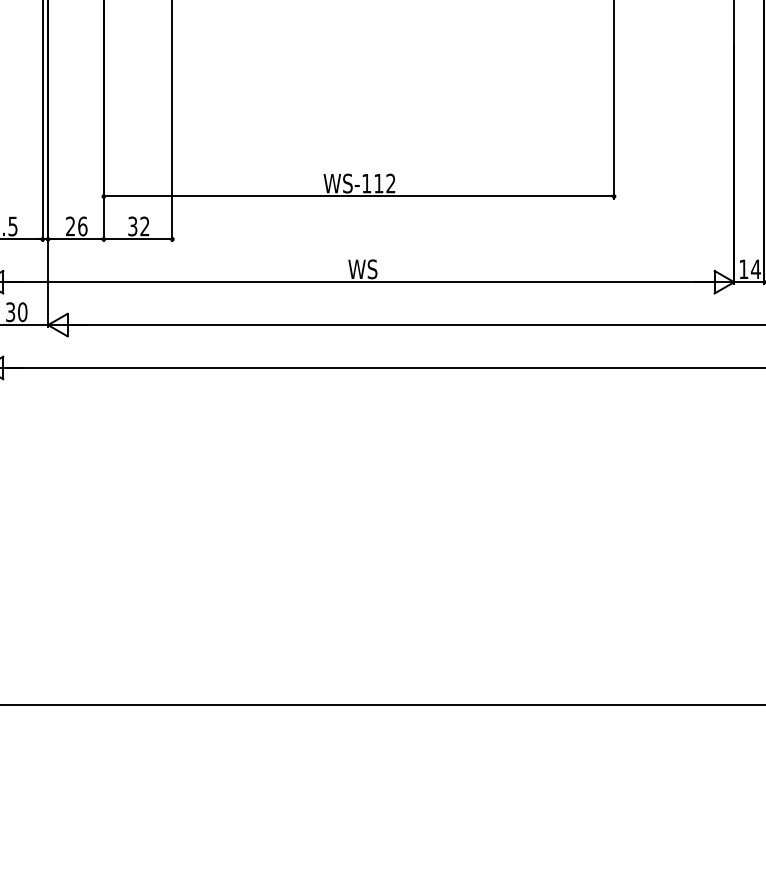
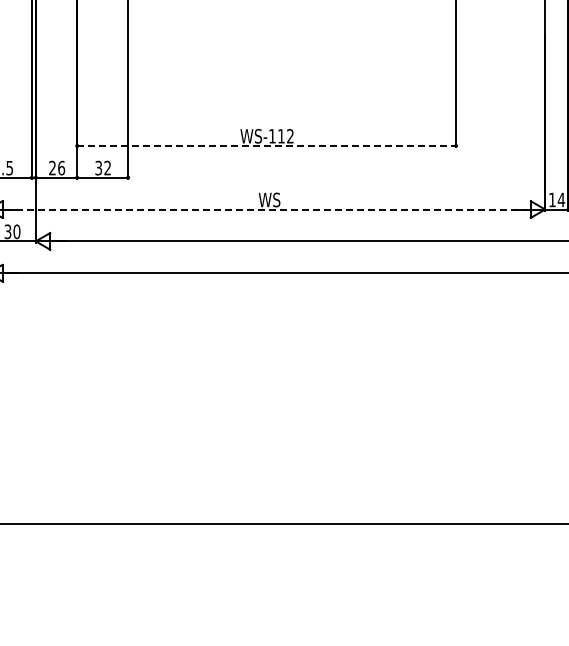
line: (360, 195) -> (267, 145), solid -> dashed
line: (358, 282) -> (266, 209), solid -> dashed

